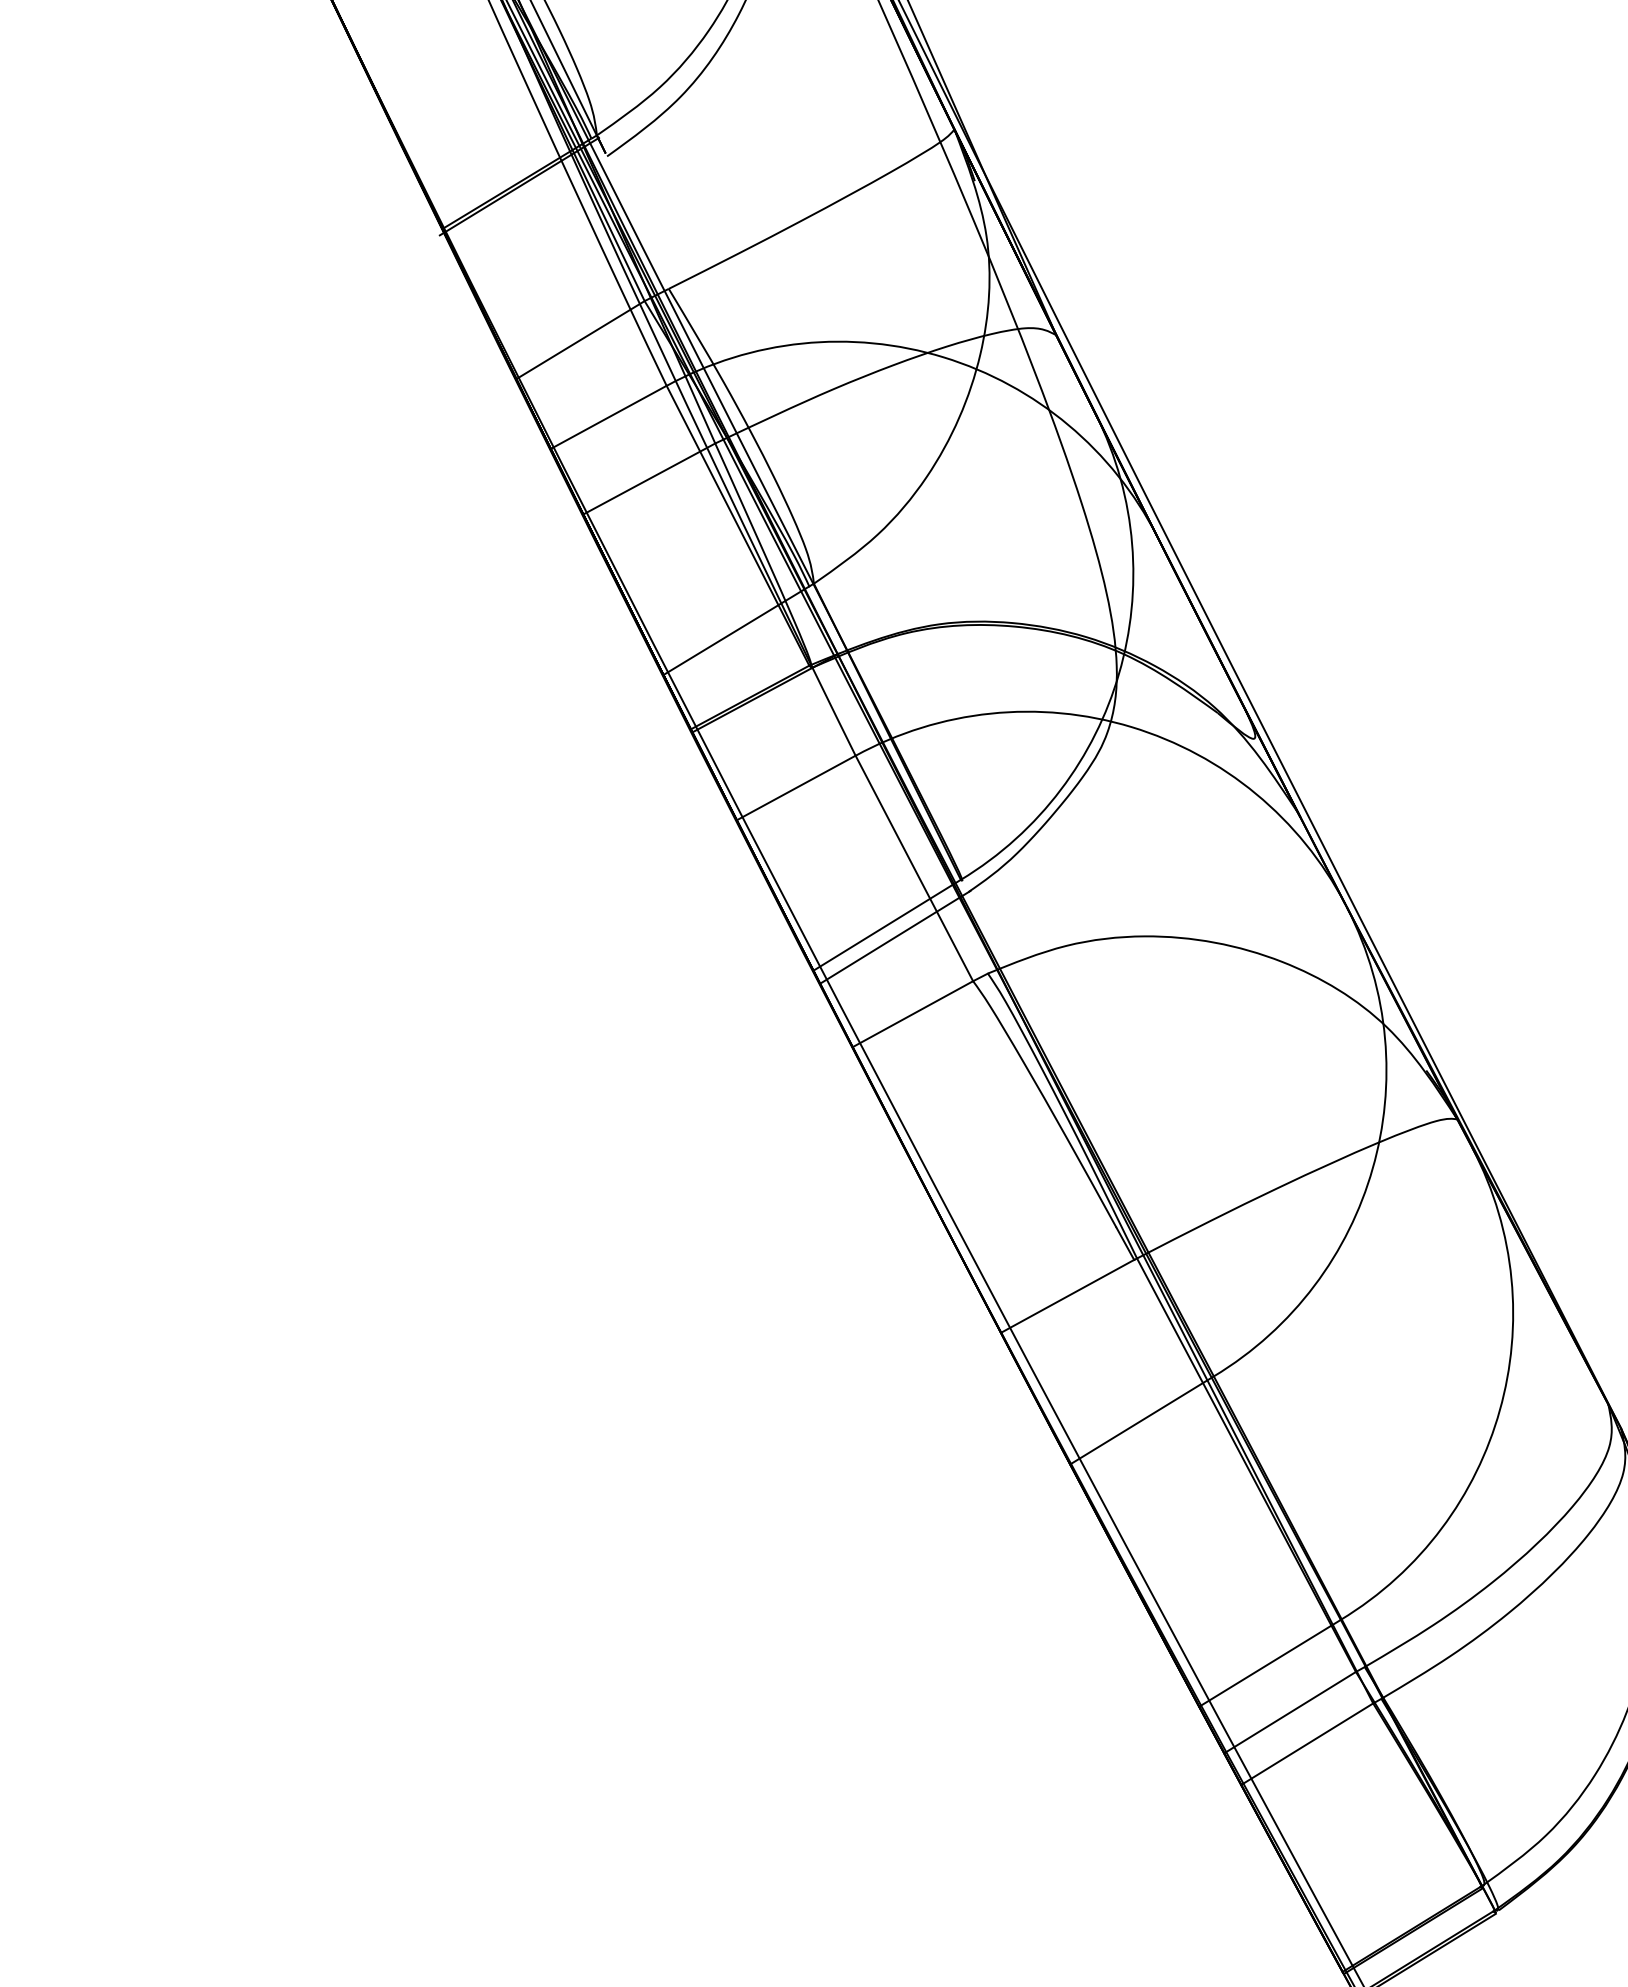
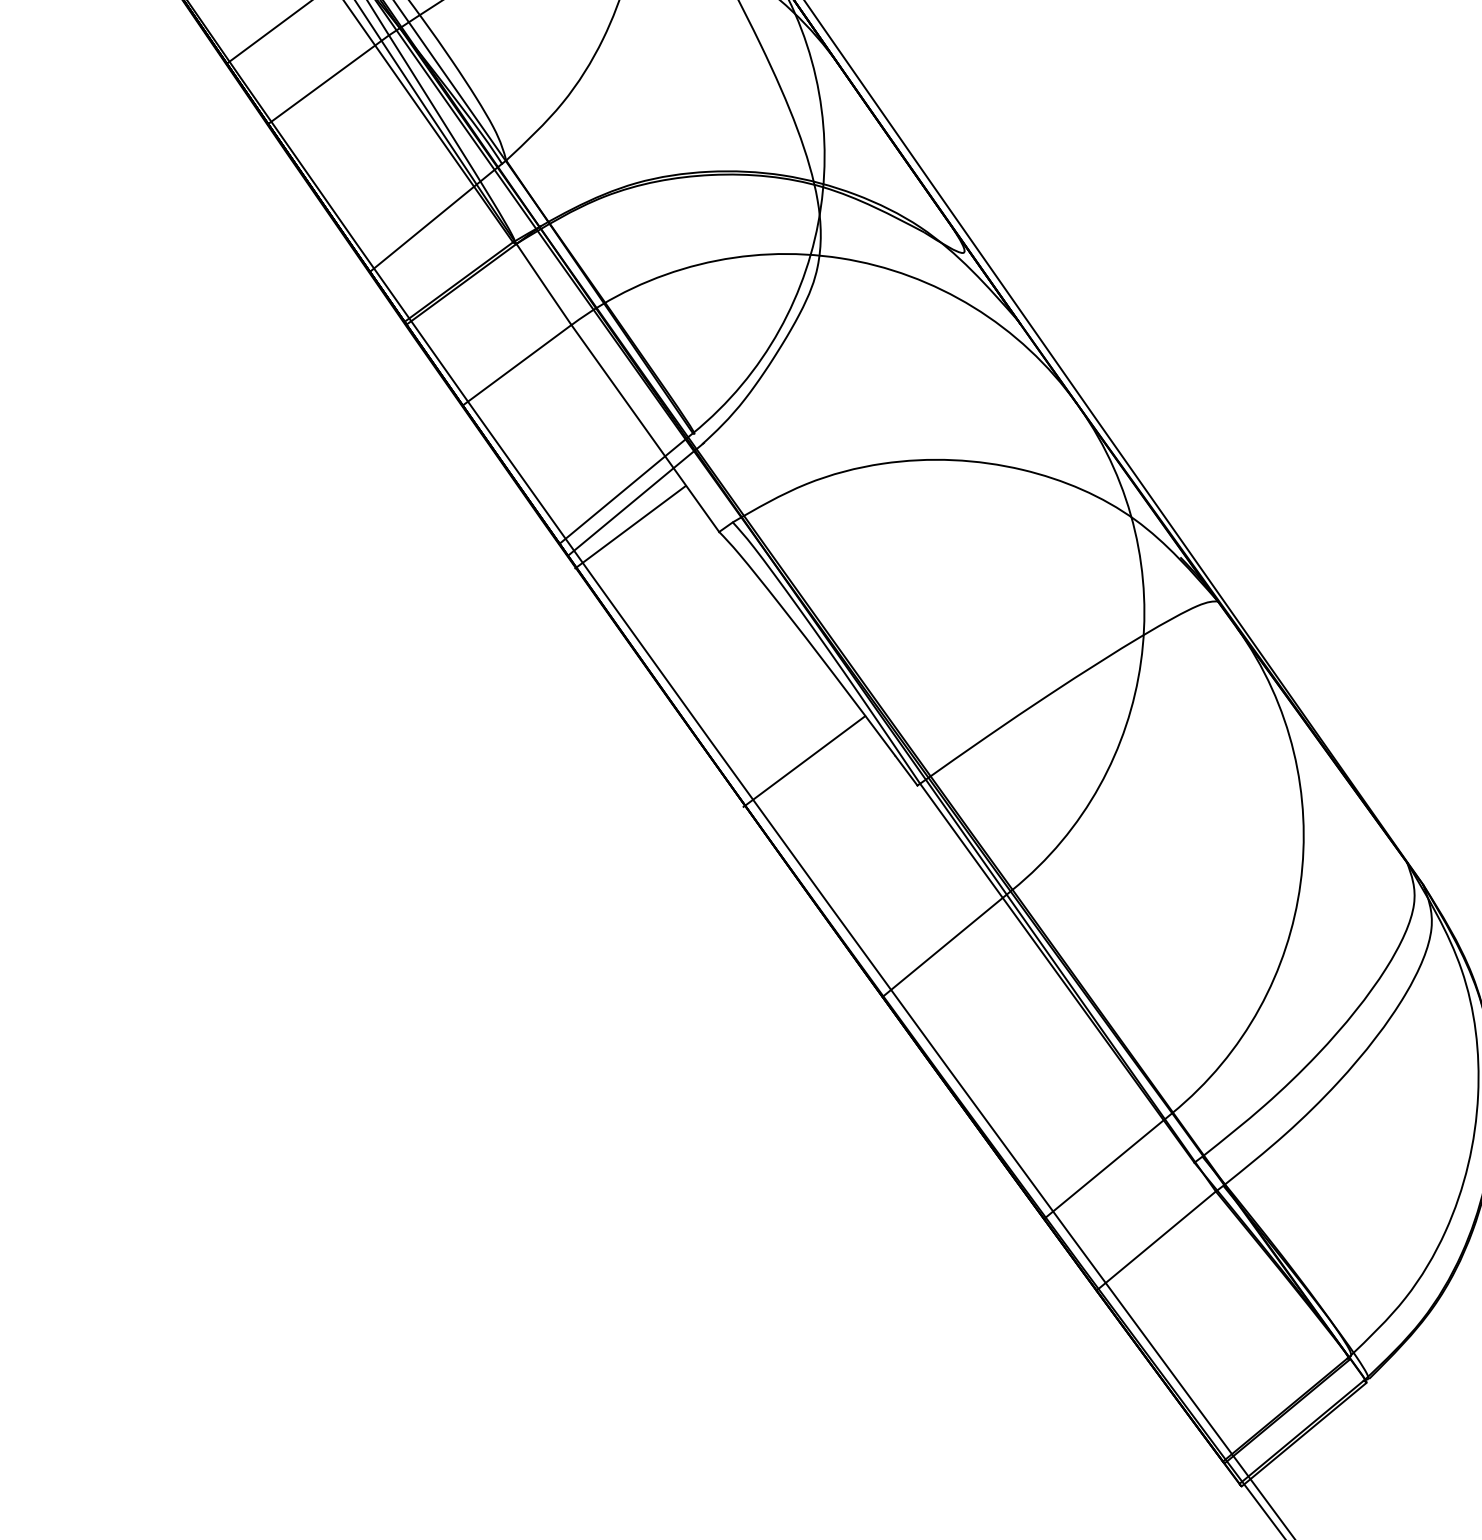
line: (912, 1014) -> (630, 527), moved
line: (1067, 1295) -> (804, 760), moved
line: (1289, 1712) -> (1134, 1212), removed

